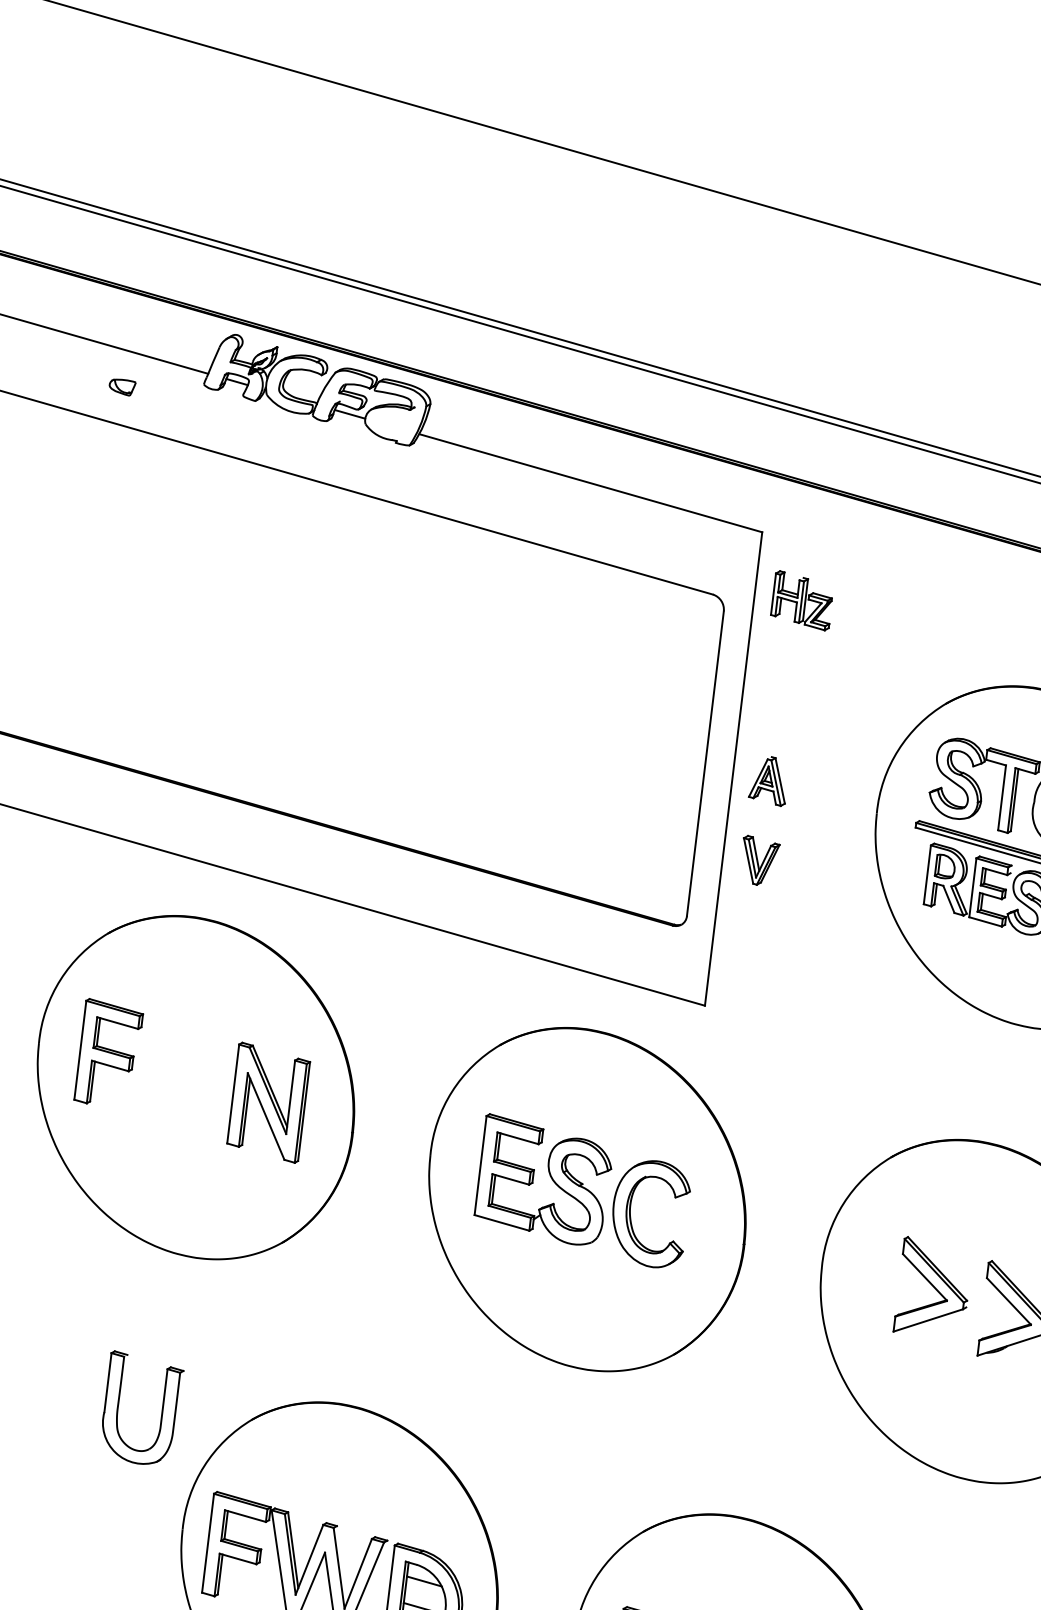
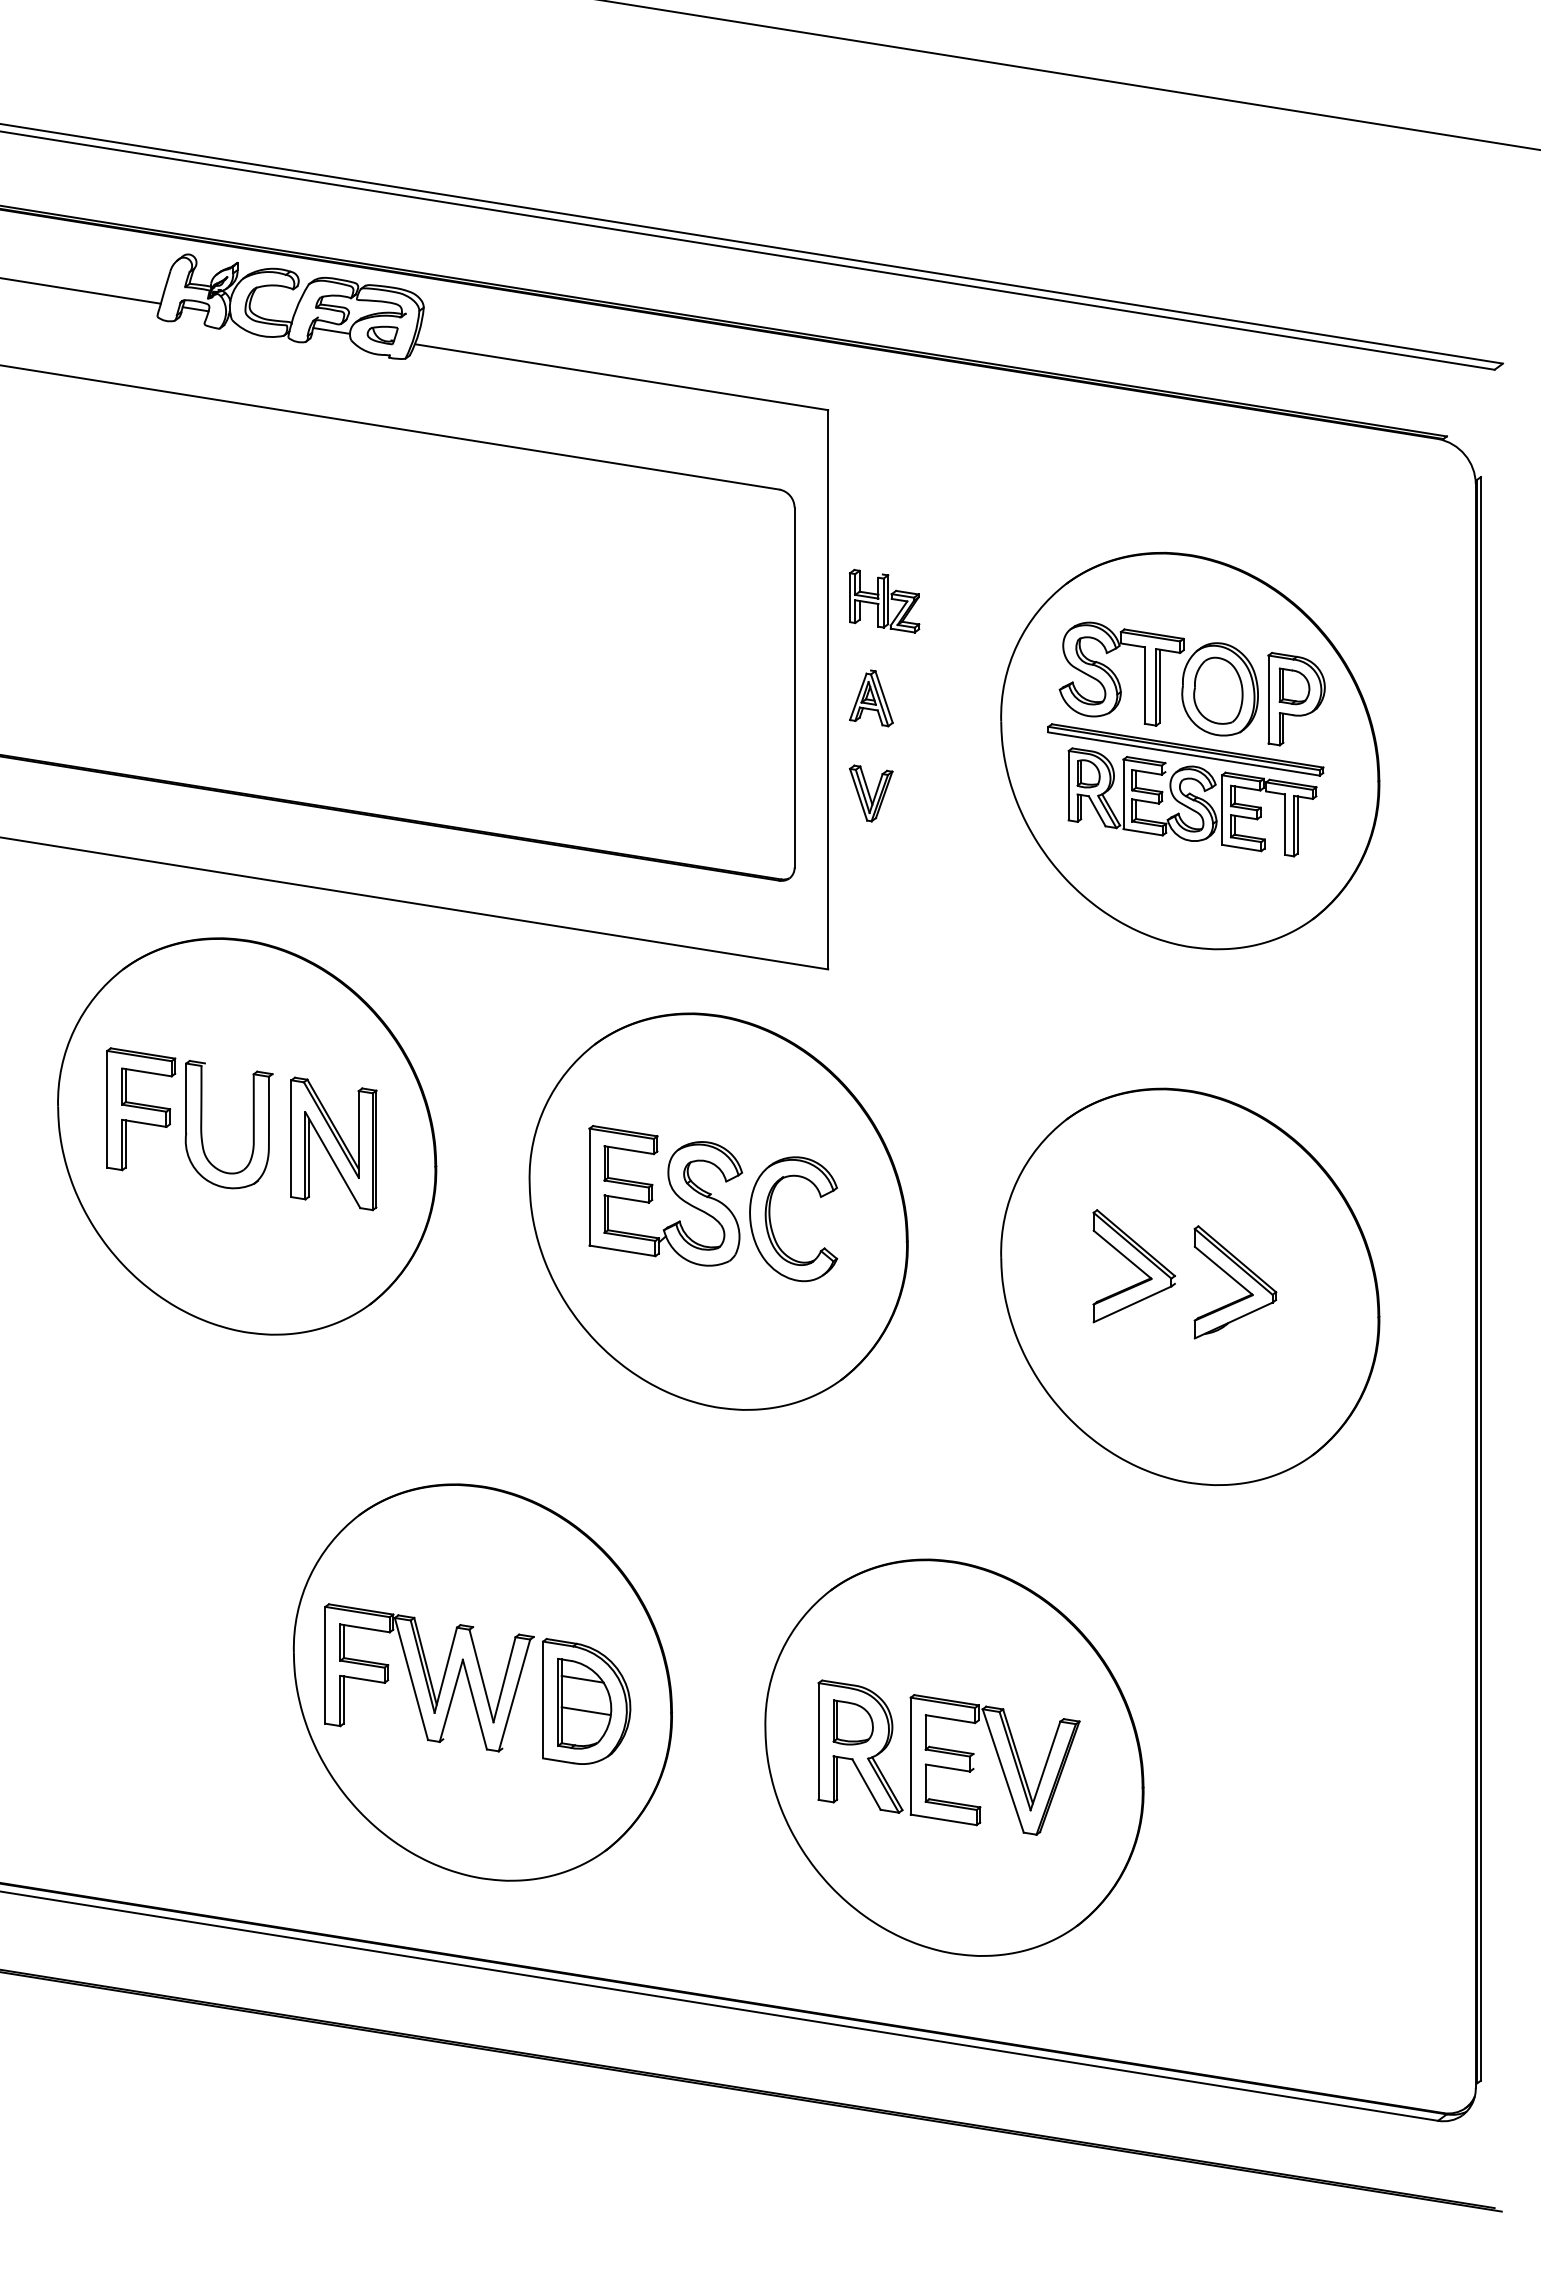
part: (122, 387) -> (382, 335), moved
part: (802, 600) -> (884, 600), moved
part: (161, 1411) -> (252, 1124), moved

